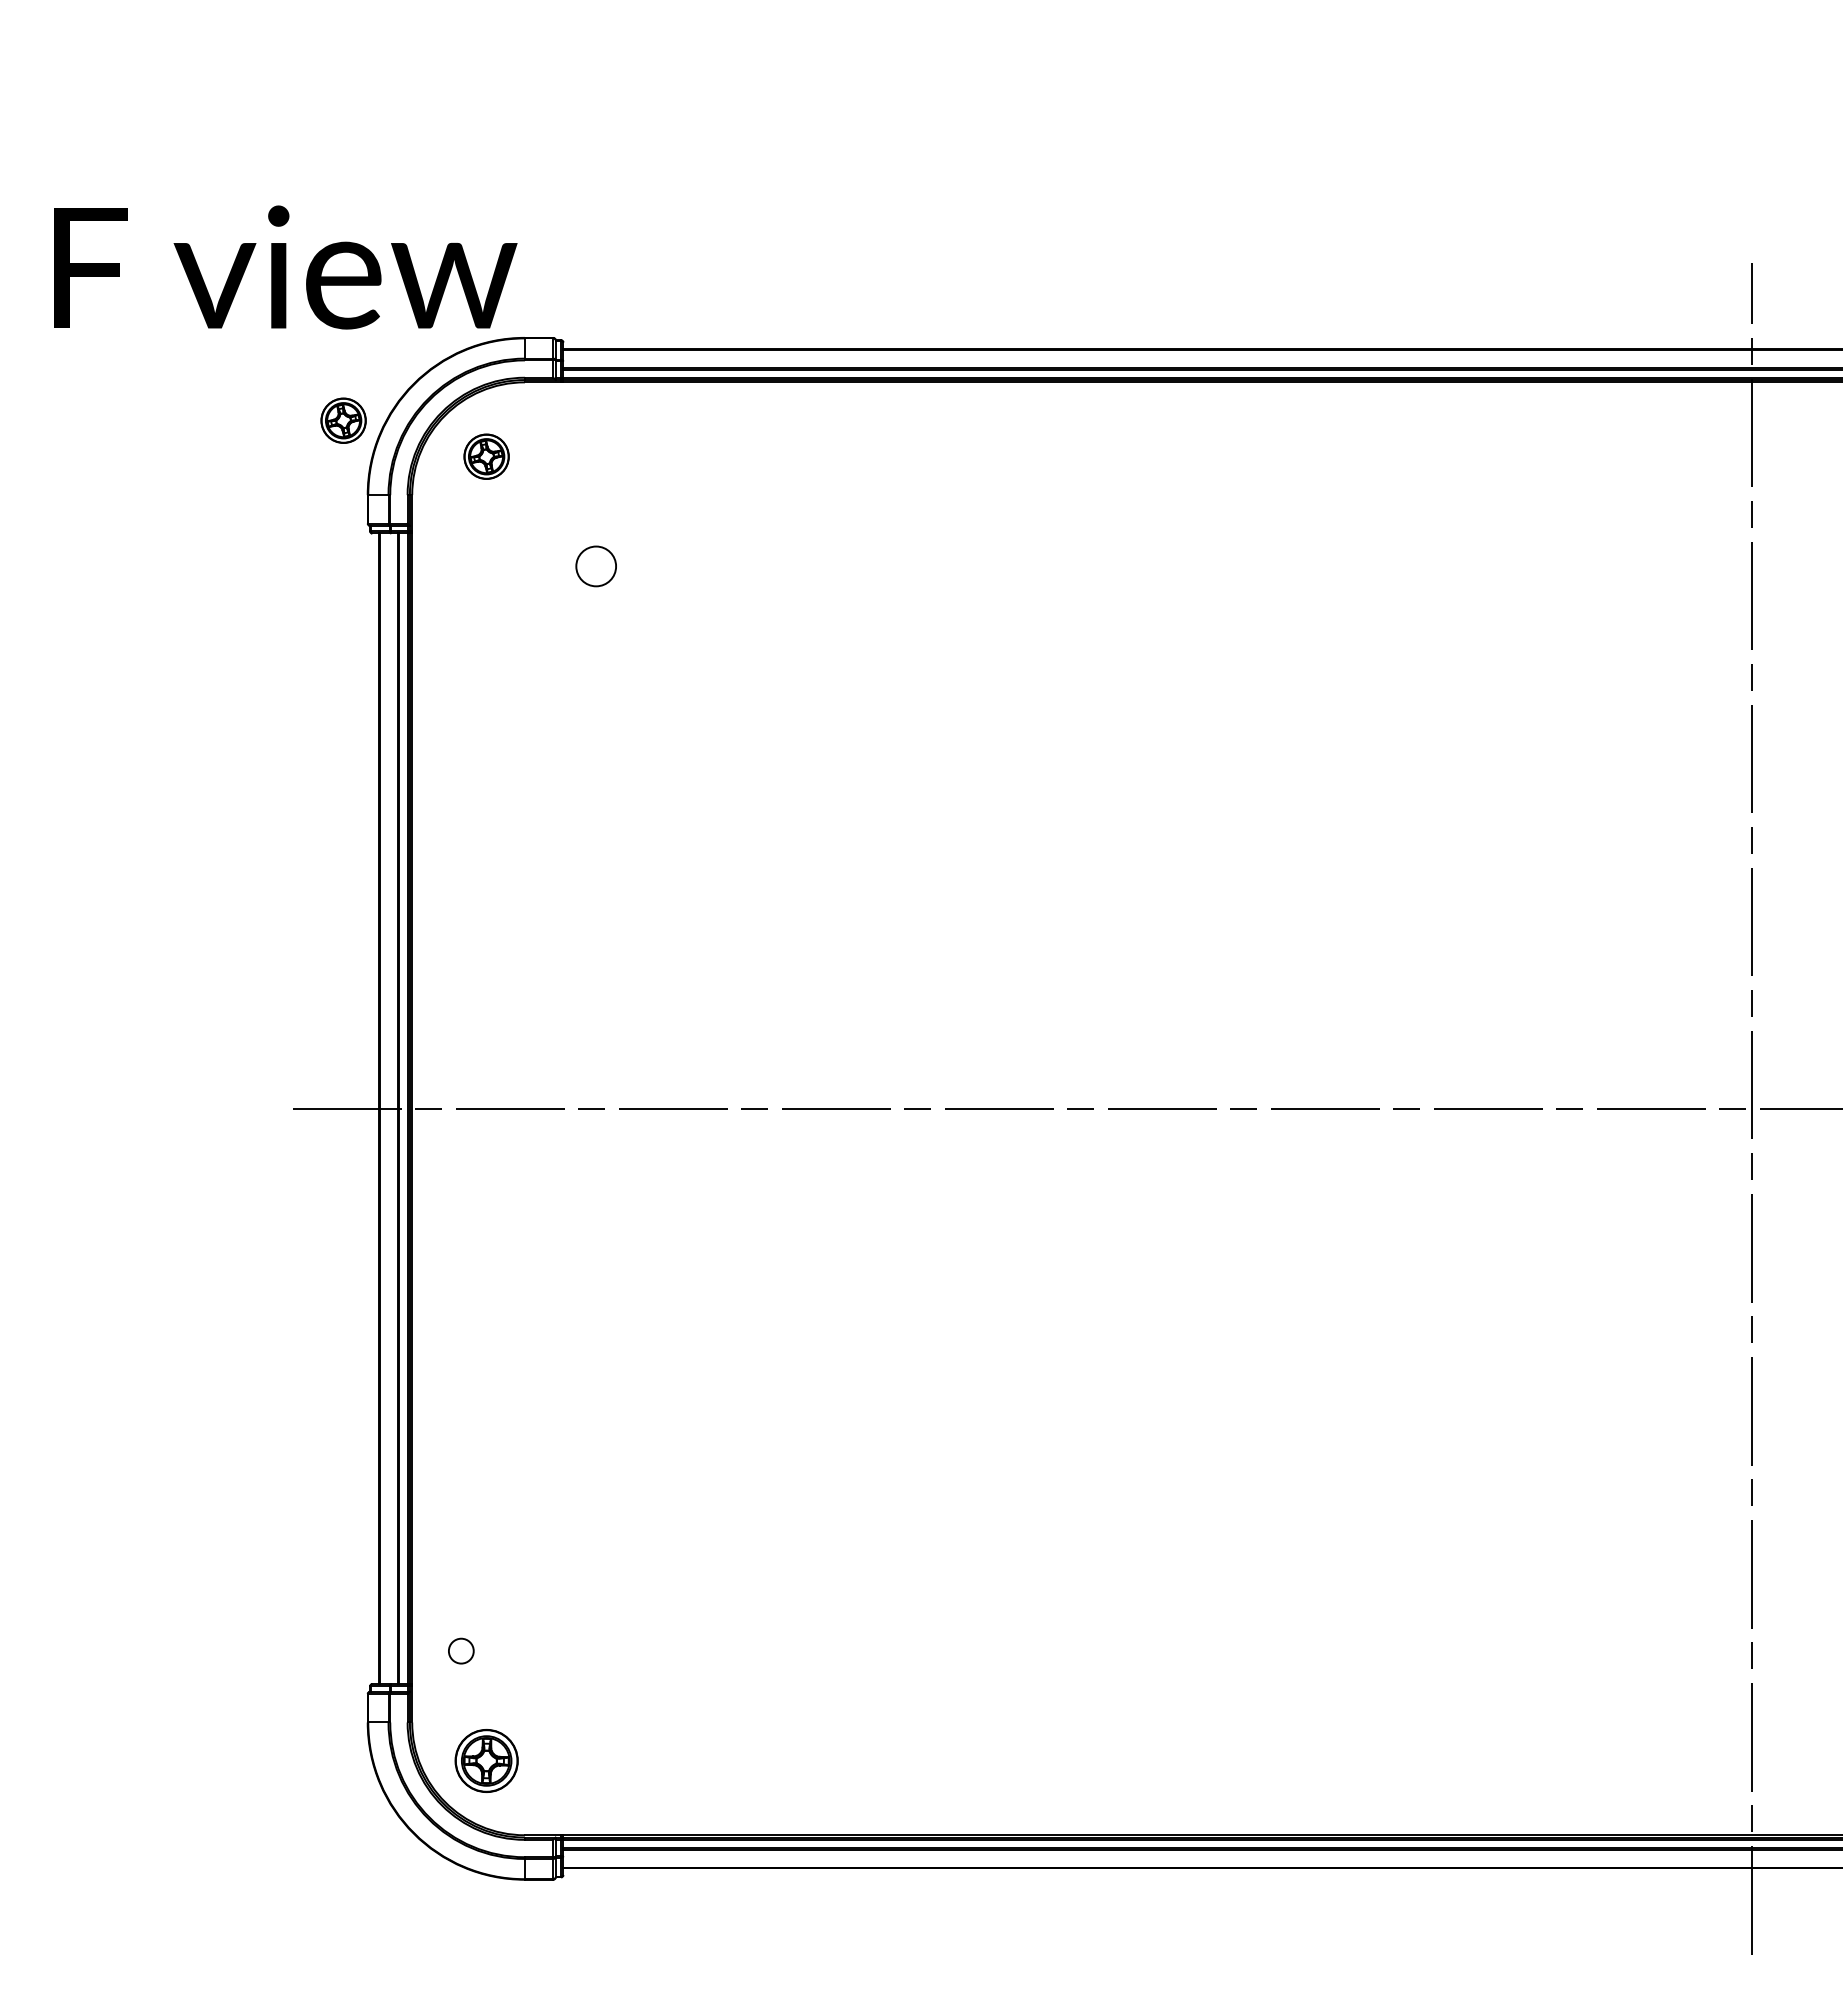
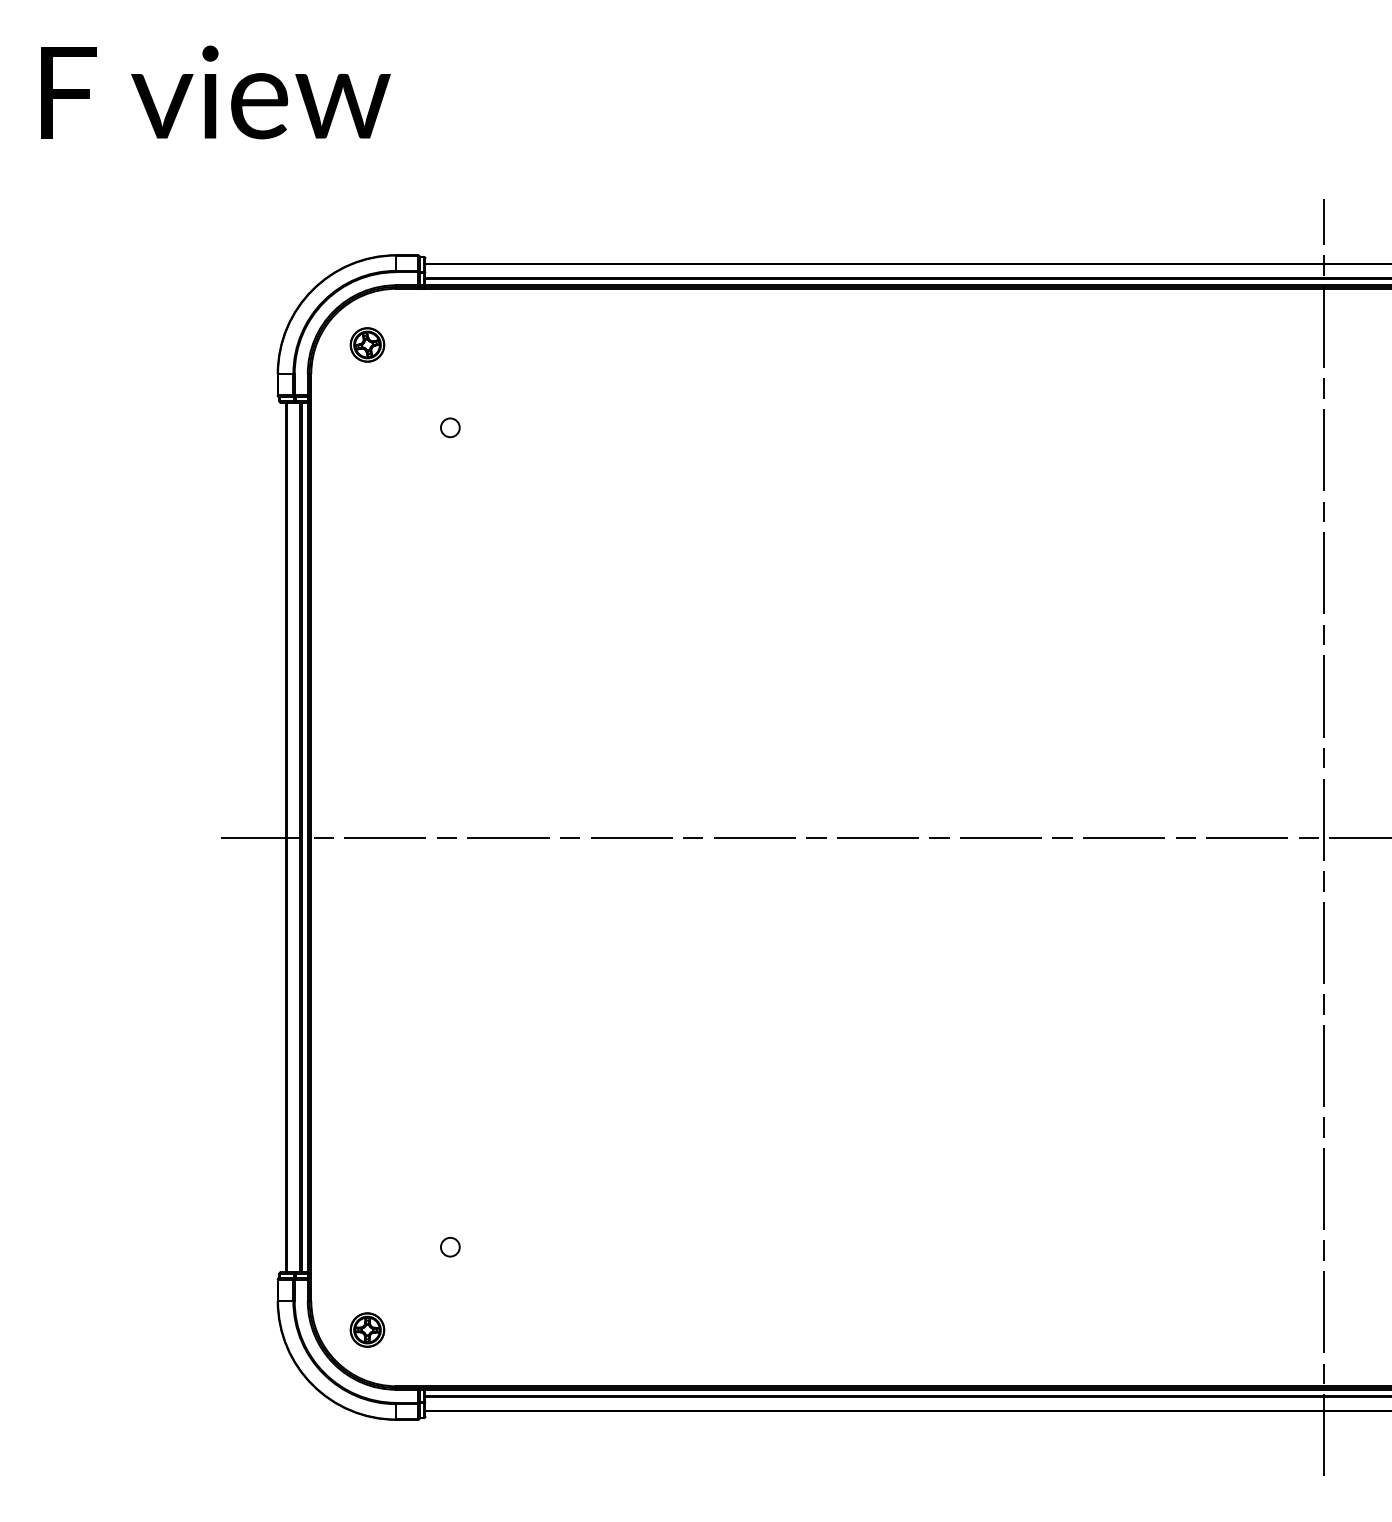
text: (285, 267) -> (215, 92), moved
part: (343, 420) -> (259, 317), removed
circle: (596, 566) -> (450, 427), size x0.62
circle: (461, 1650) -> (450, 1246), moved
part: (486, 1760) -> (367, 1329), size x0.71

